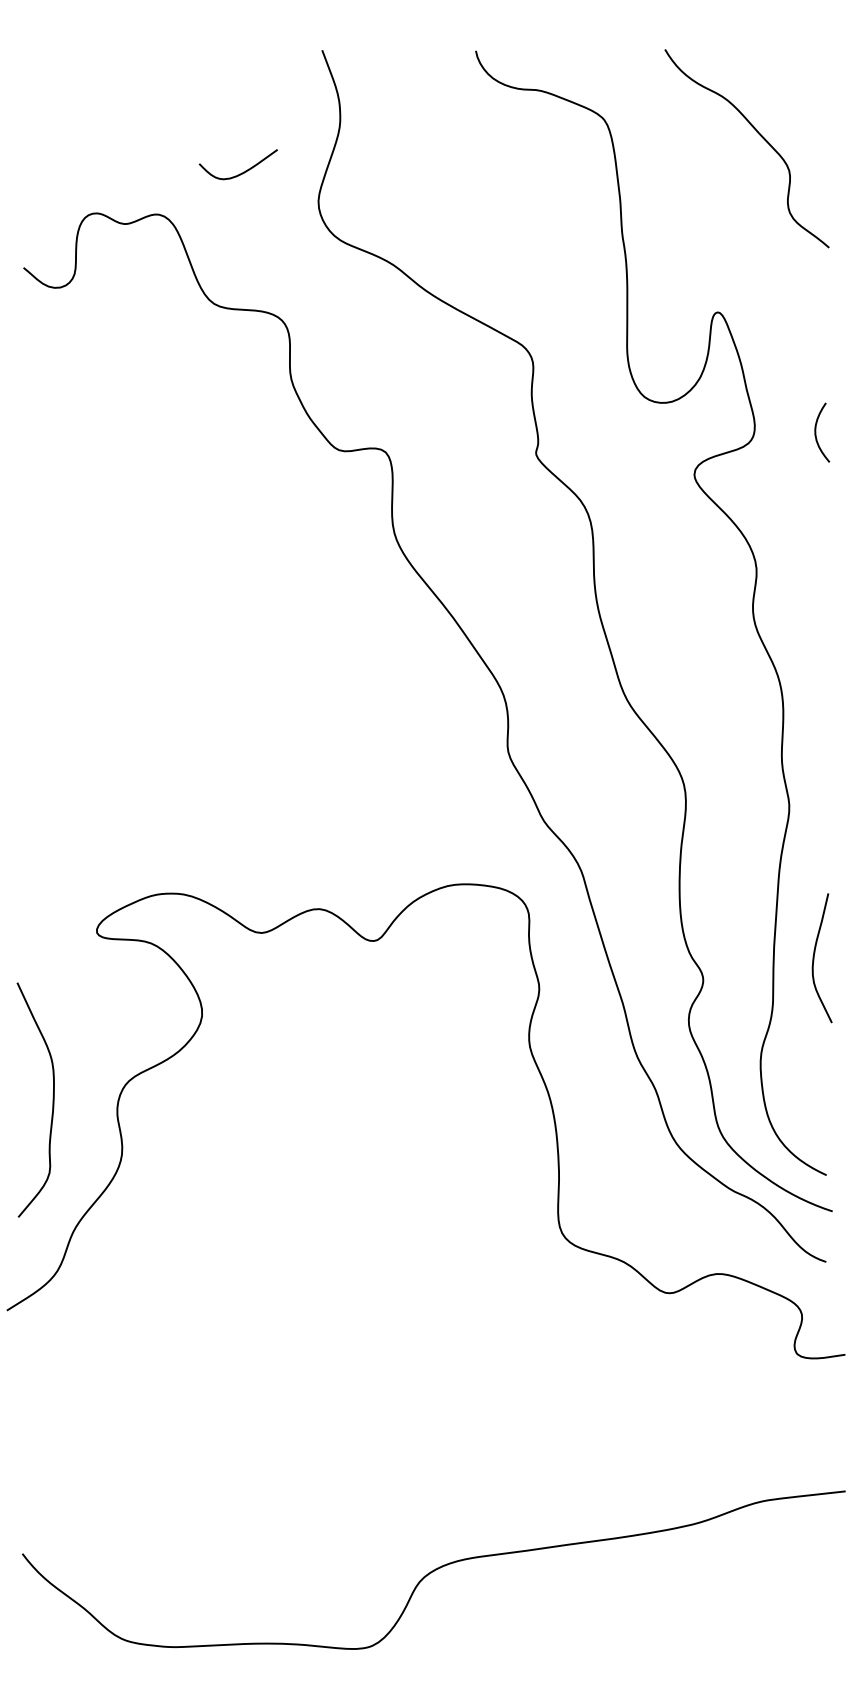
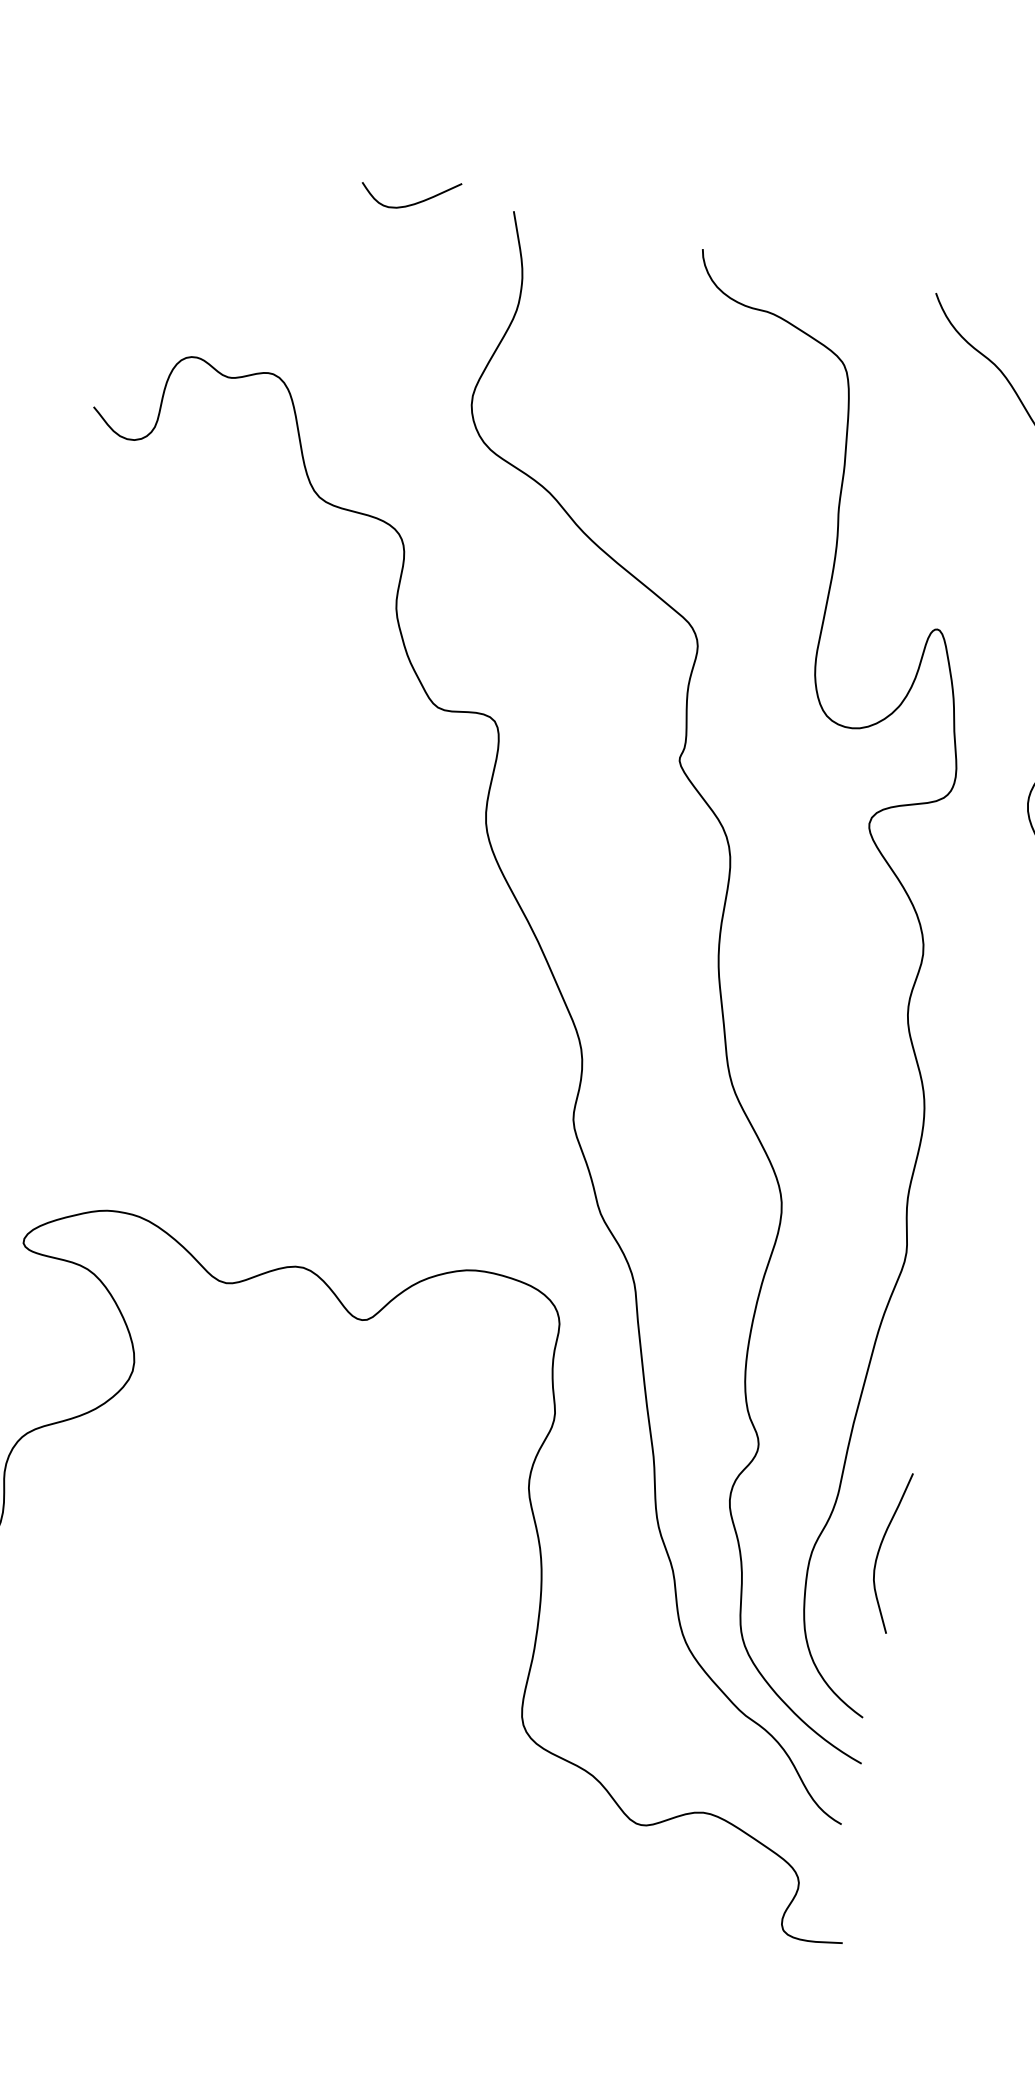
curve: (241, 172) -> (412, 203), moved
curve: (814, 958) -> (880, 1550), moved

